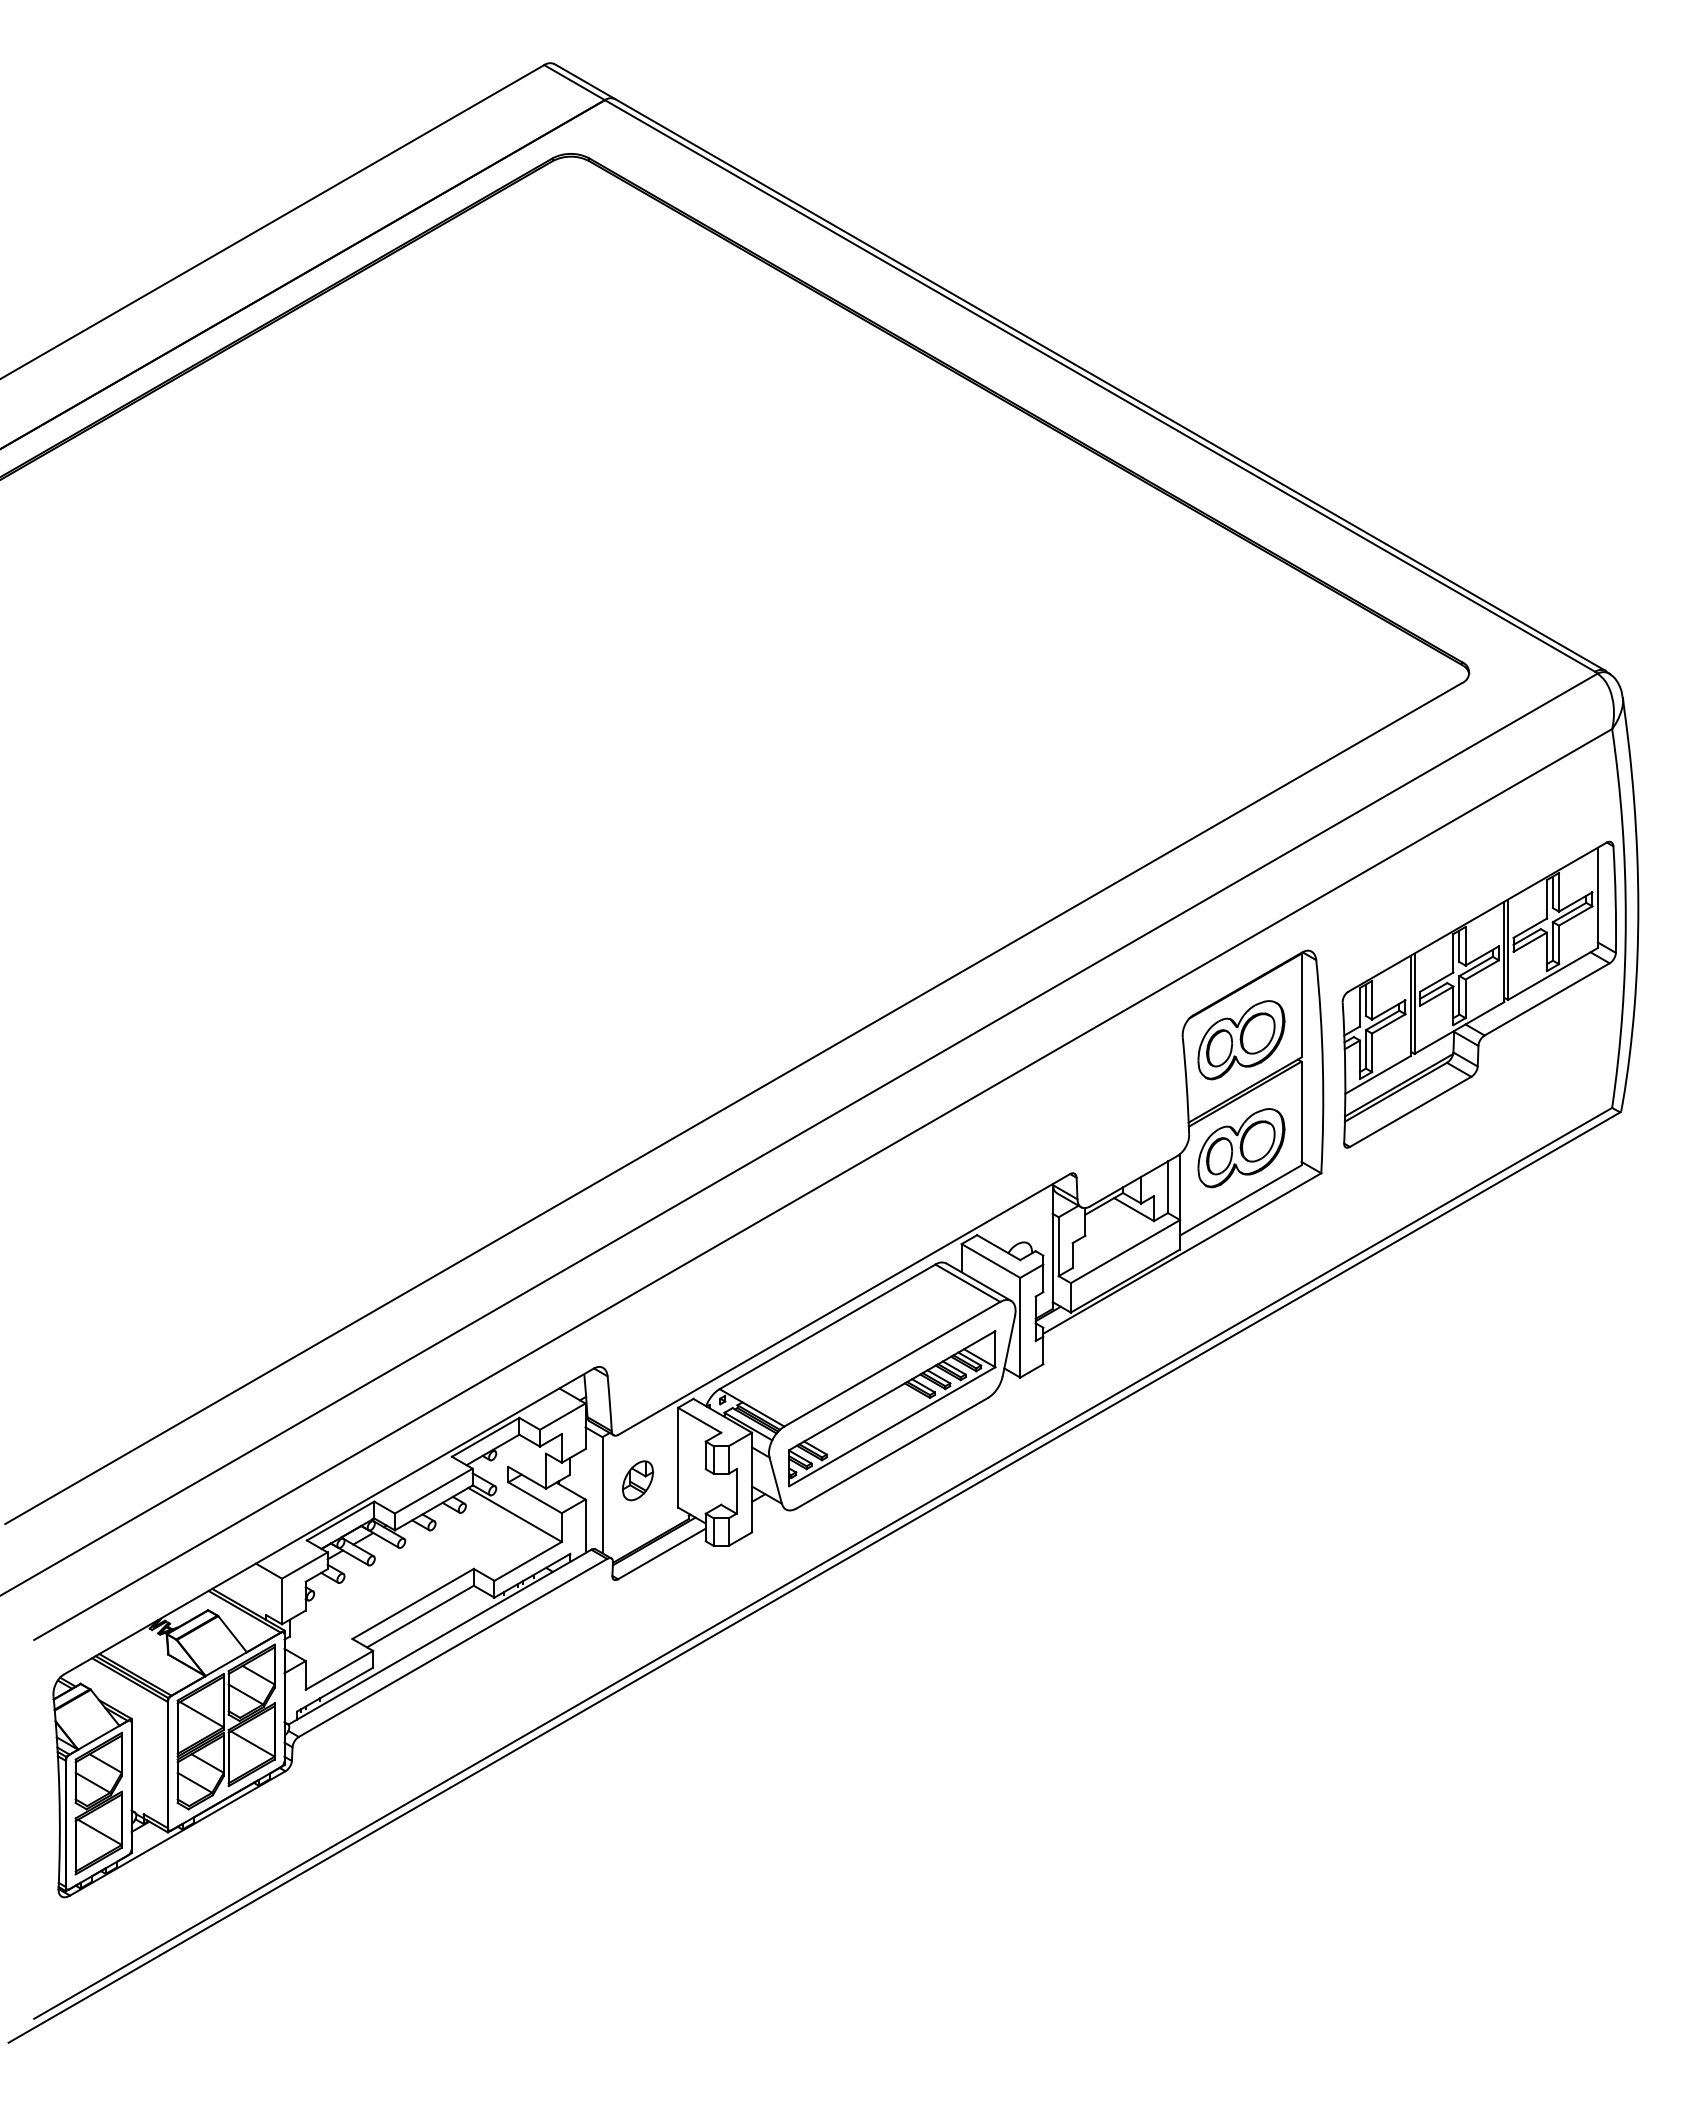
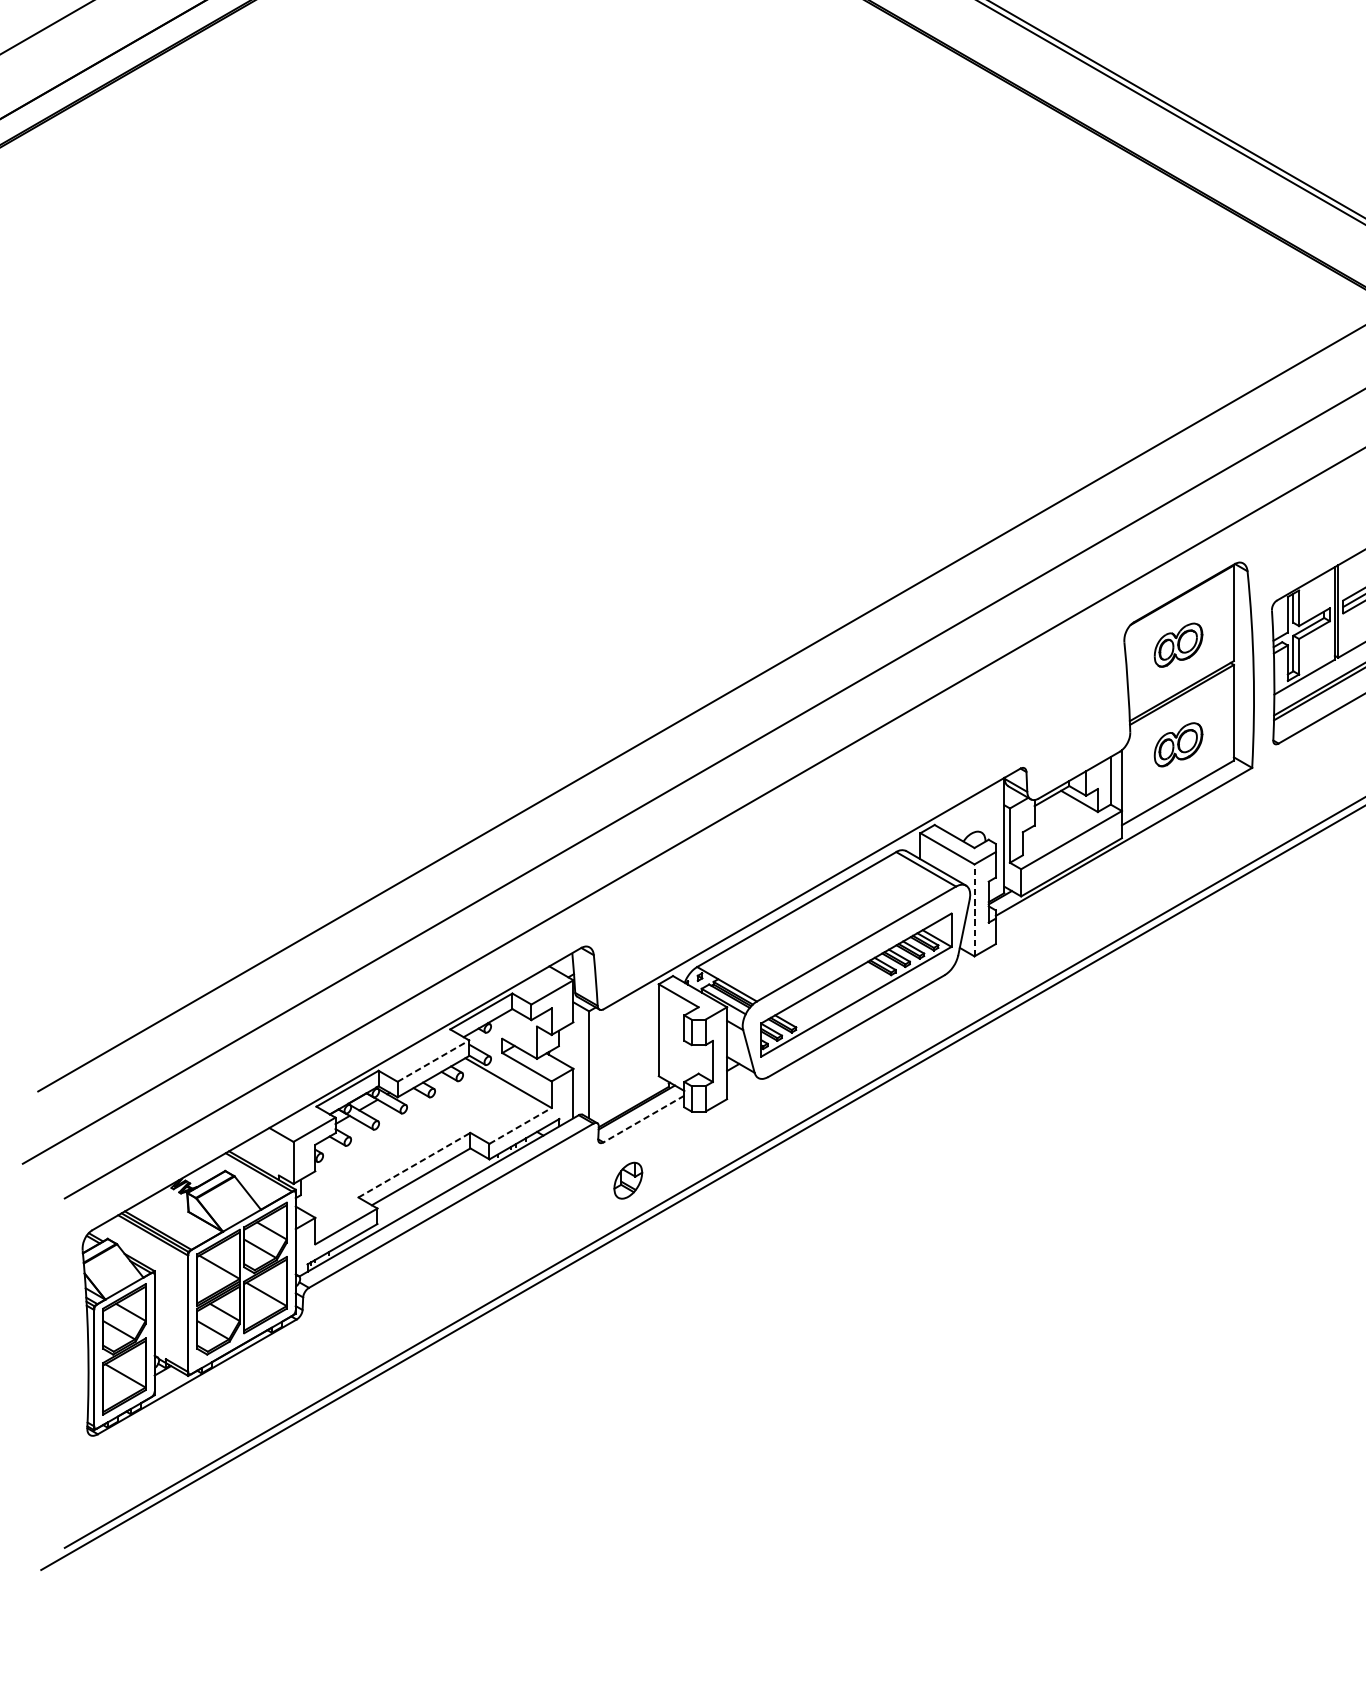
part: (1241, 1040) -> (1178, 645), size x0.6
part: (1241, 1148) -> (1178, 745), size x0.6
line: (1020, 1327) -> (974, 910), solid -> dashed
part: (637, 1480) -> (627, 1180), moved
line: (433, 1491) -> (433, 1061), solid -> dashed
line: (661, 1553) -> (643, 1118), solid -> dashed
line: (528, 1561) -> (520, 1126), solid -> dashed
line: (413, 1603) -> (414, 1164), solid -> dashed

